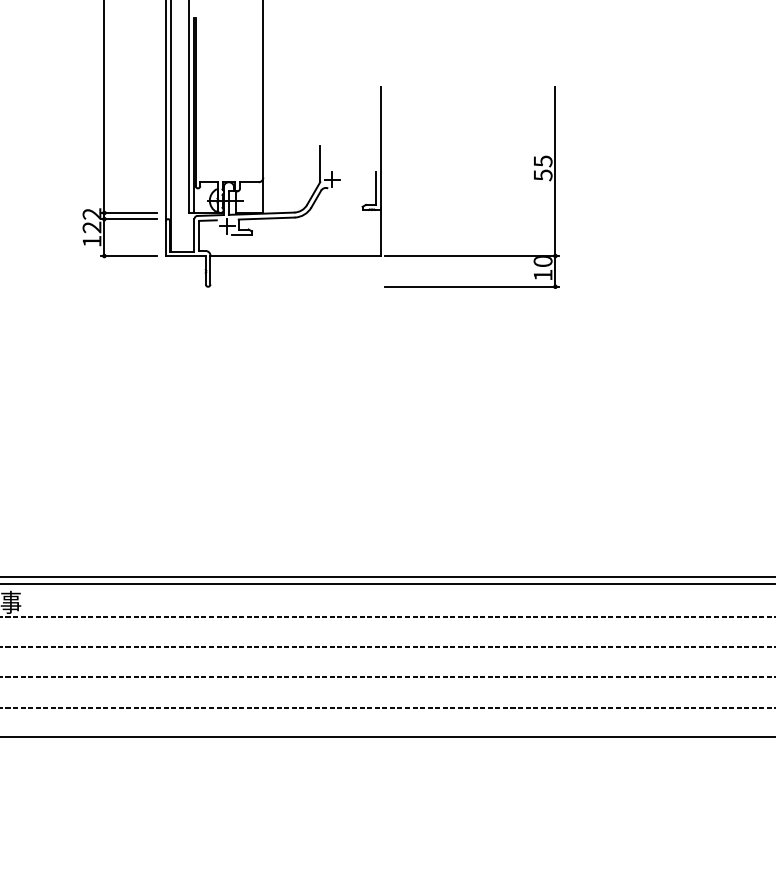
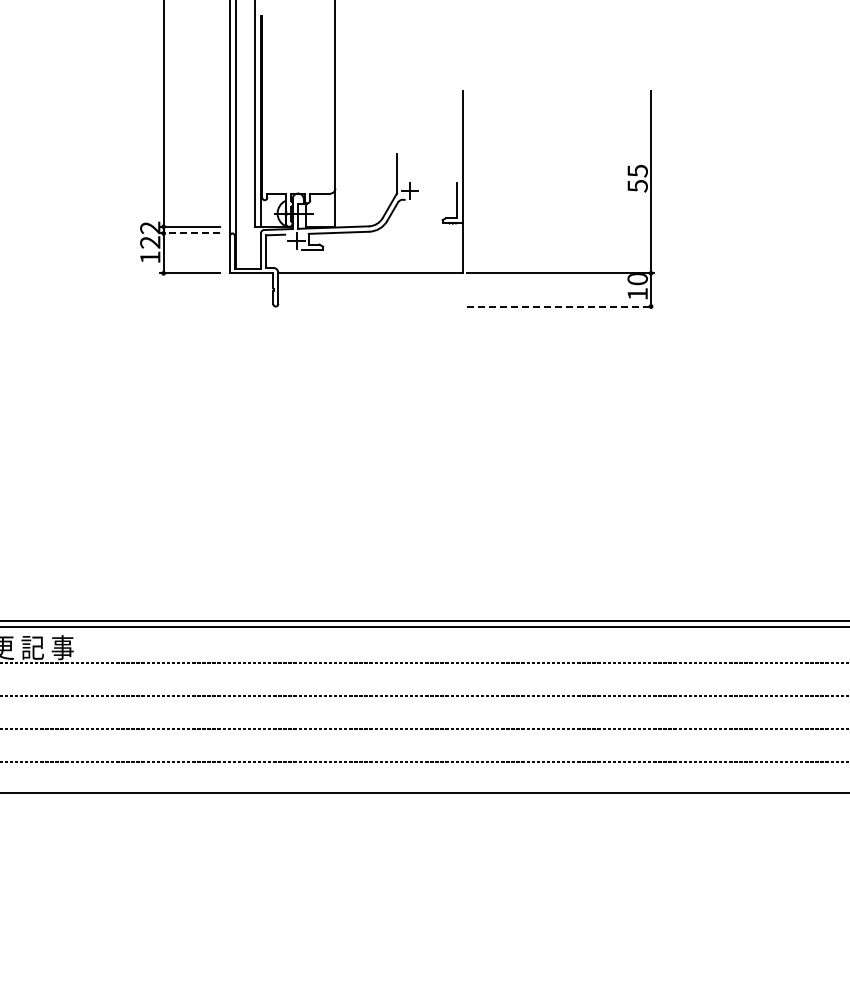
line: (129, 219) -> (190, 233), solid -> dashed
line: (471, 286) -> (560, 306), solid -> dashed

